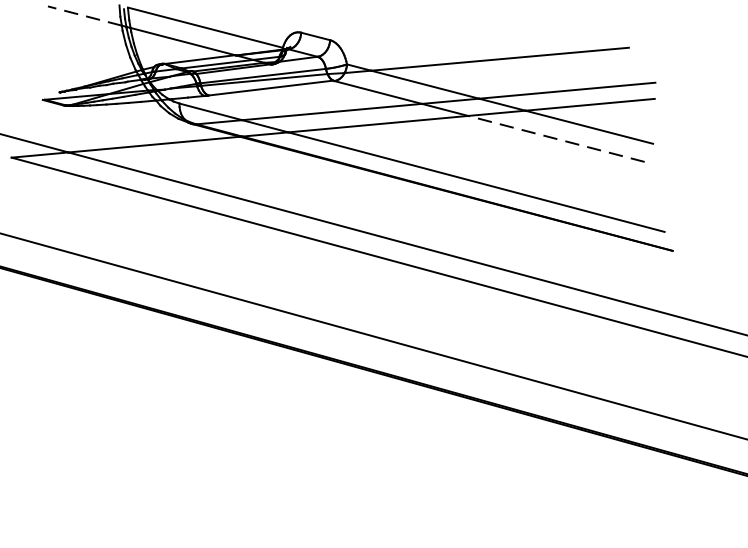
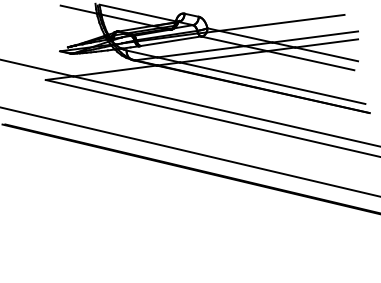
line: (84, 15) -> (78, 9), dashed -> solid
line: (555, 138) -> (310, 60), dashed -> solid

